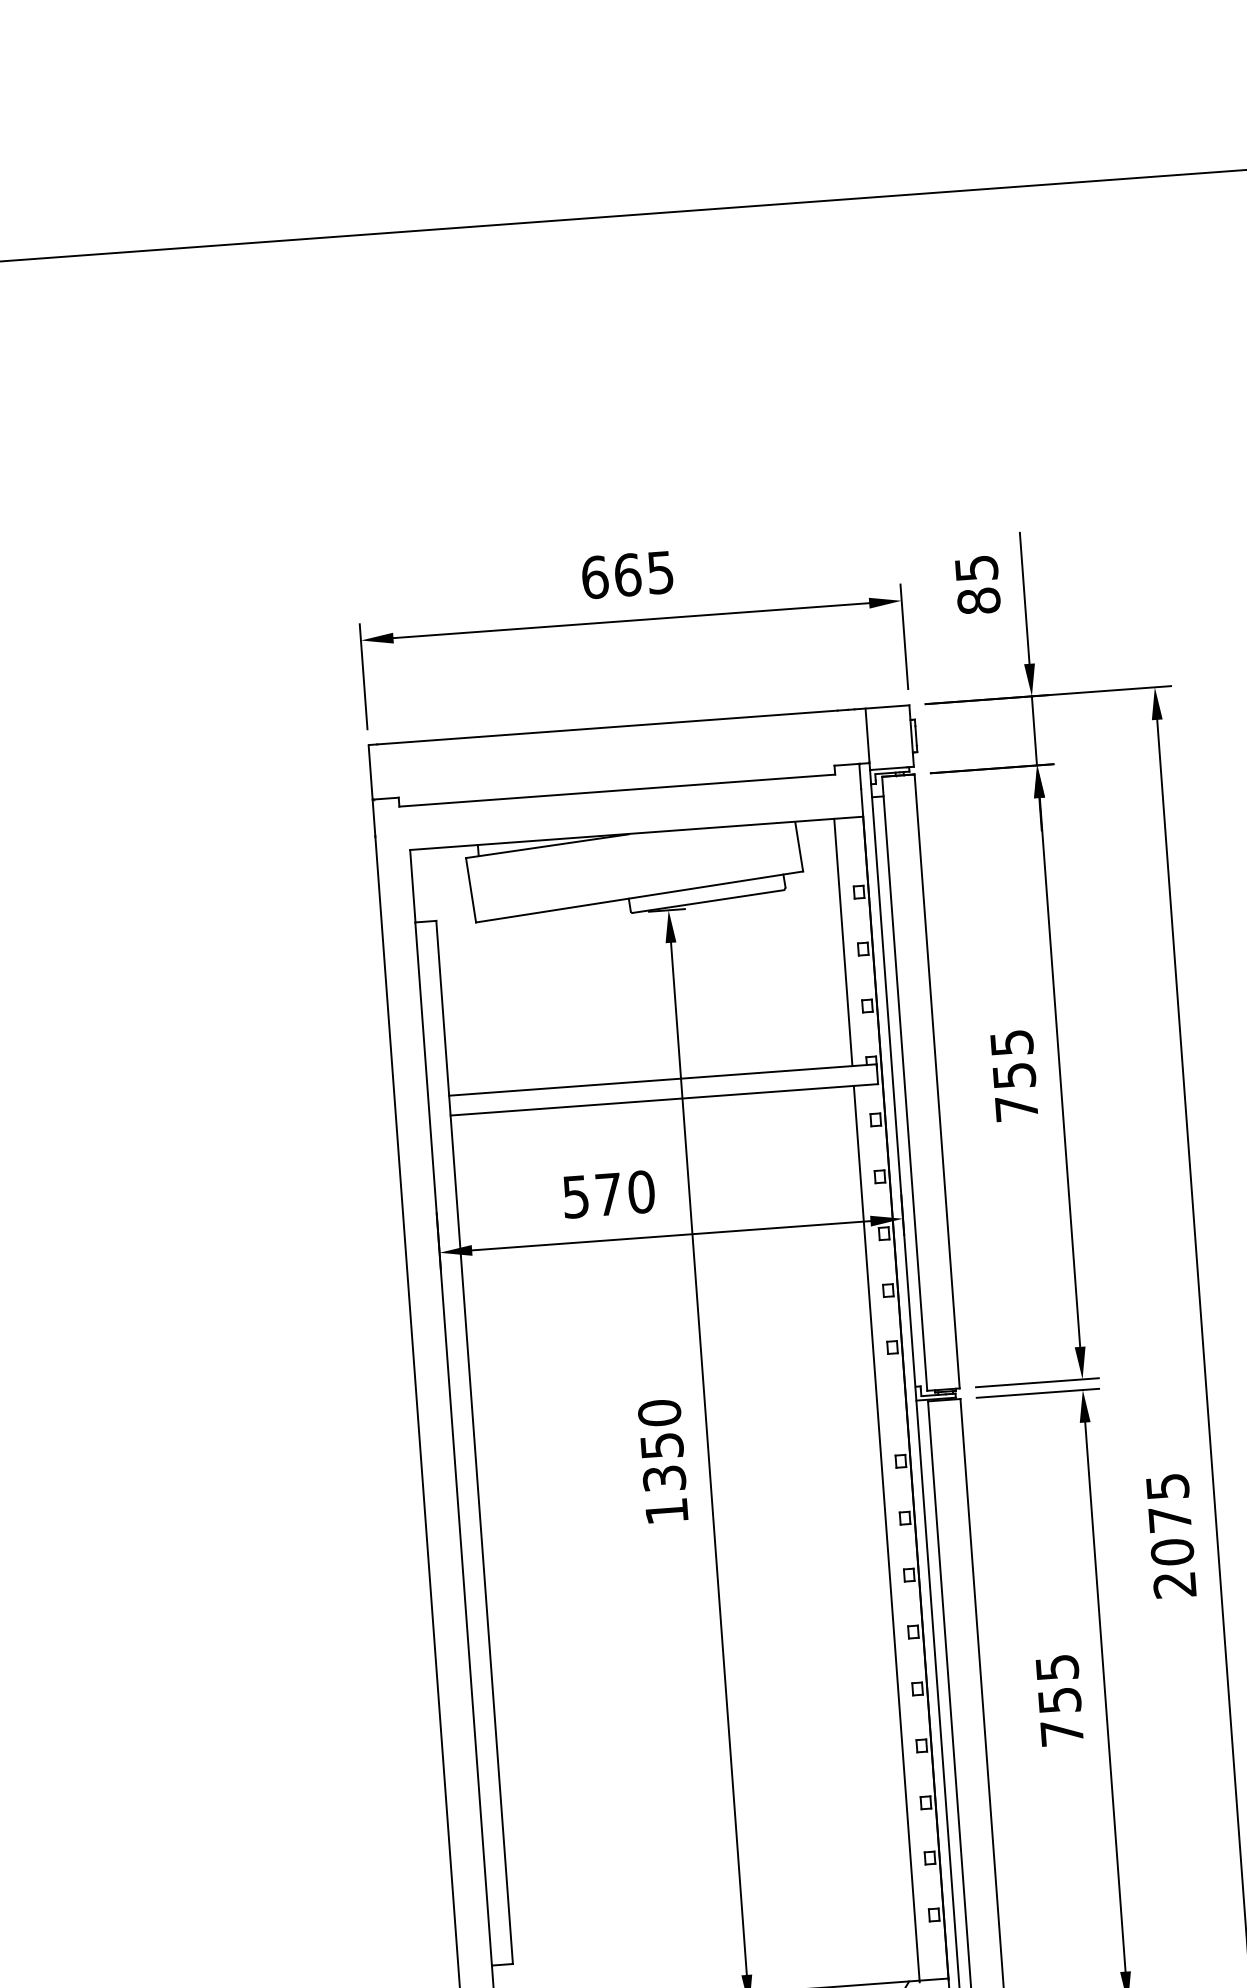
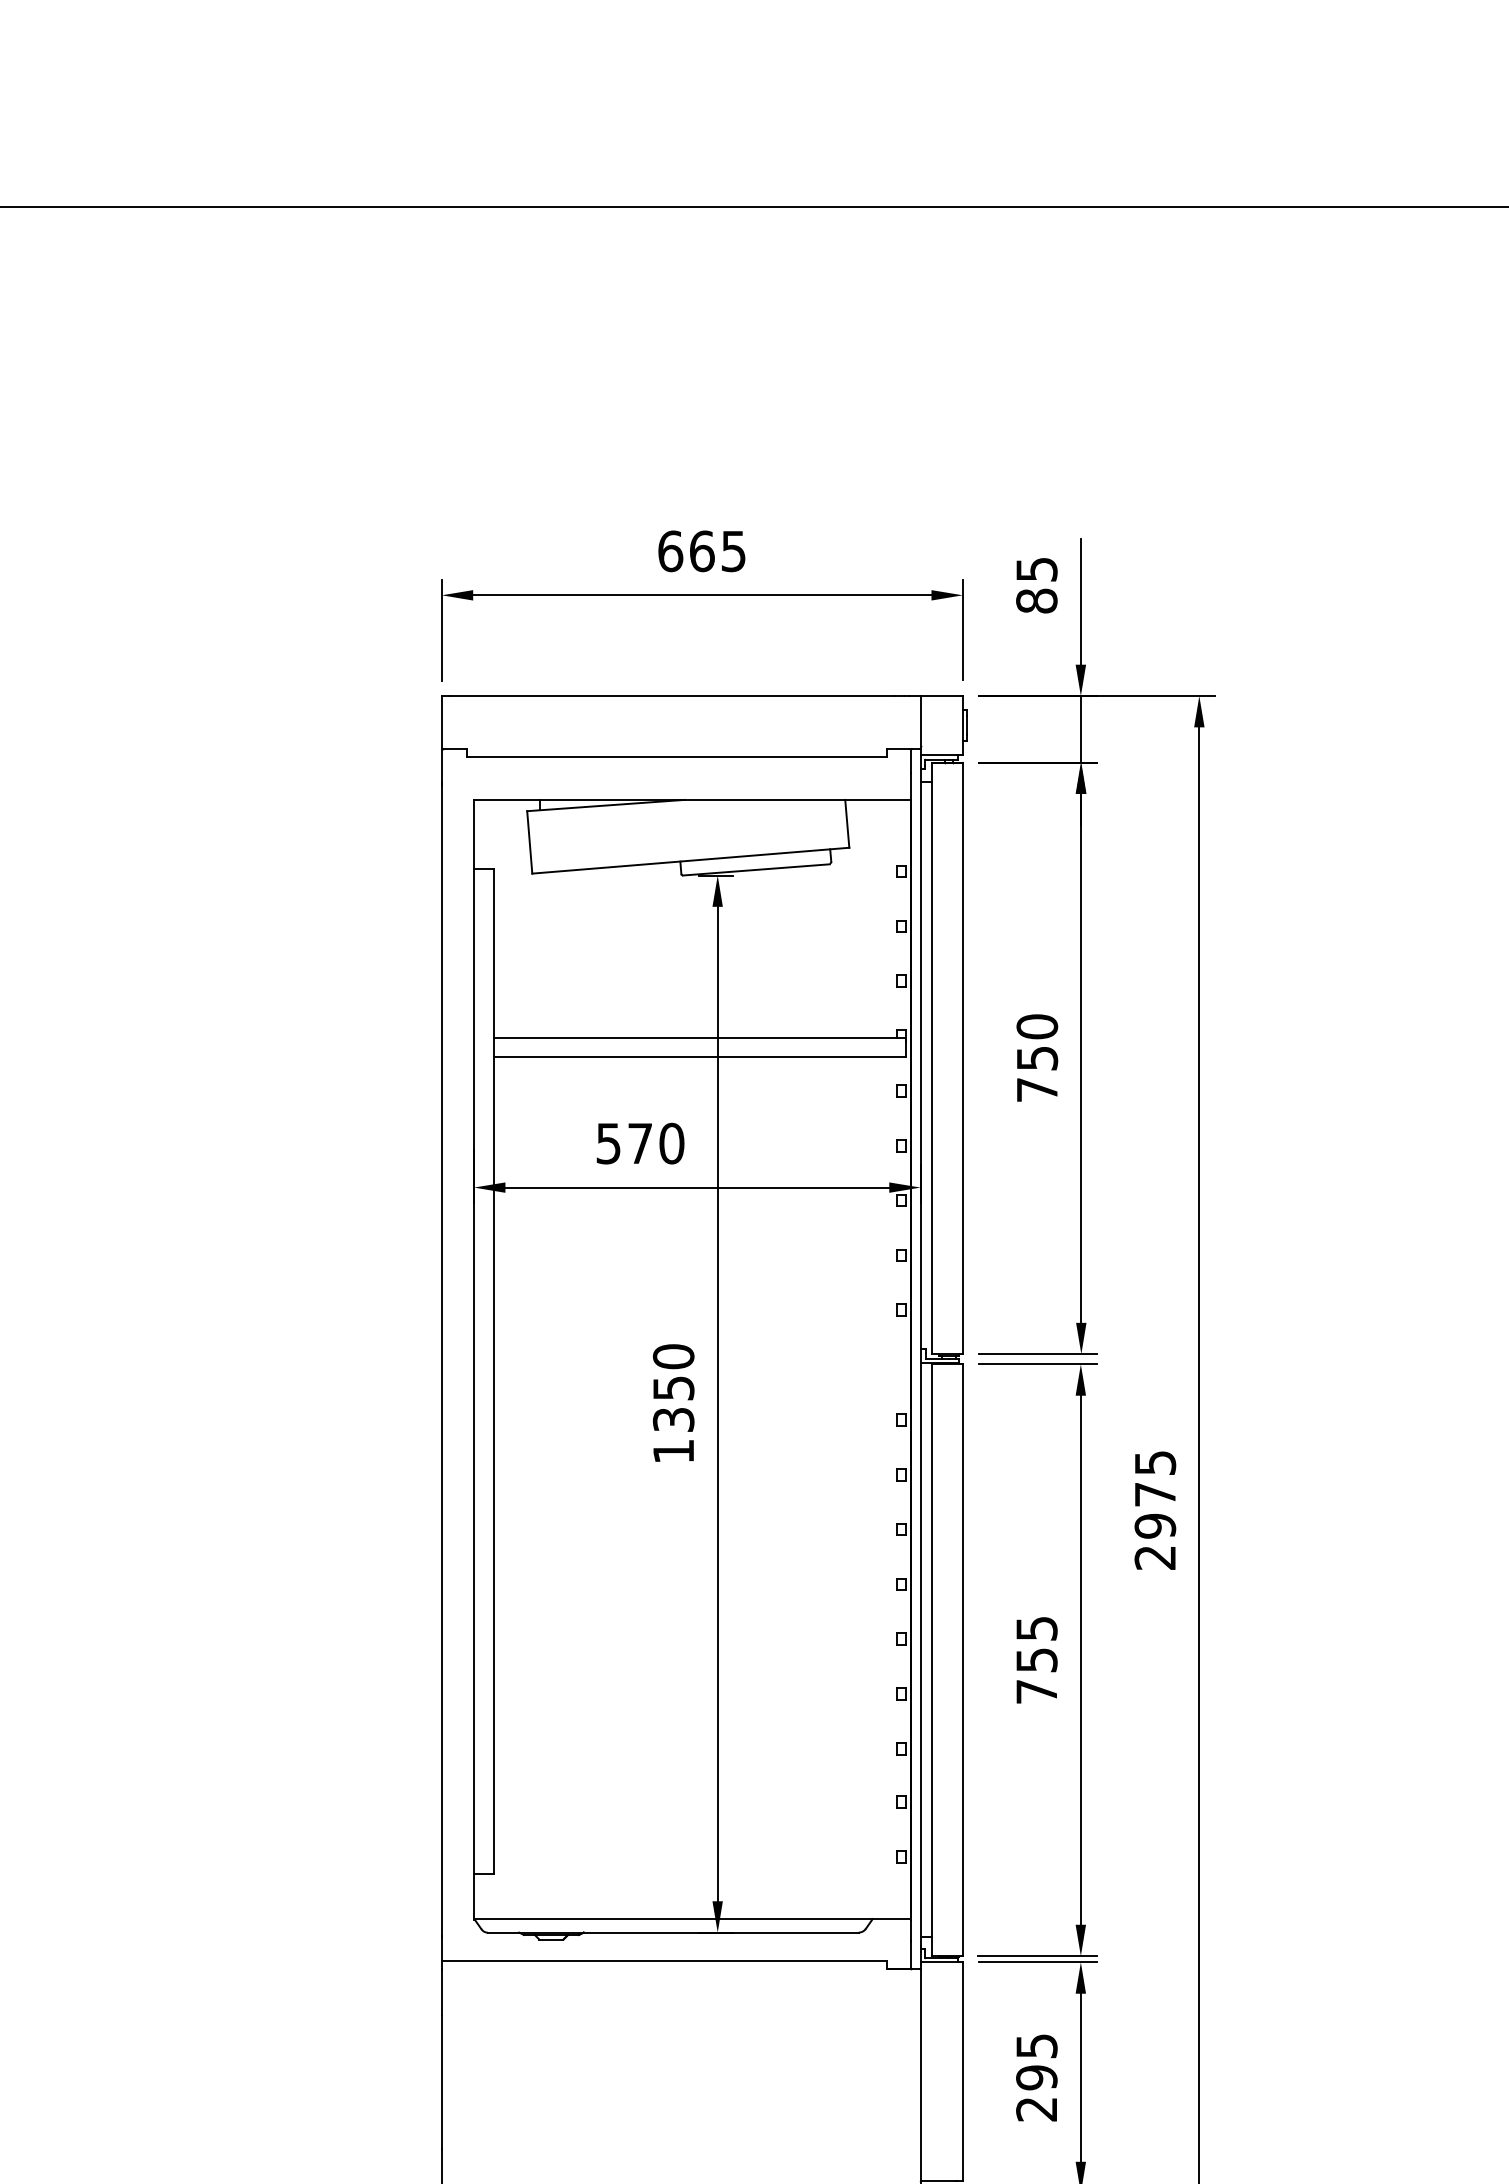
line: (842, 942) -> (882, 918), removed
text: (1012, 1042) -> (1037, 1026), 755 -> 750
line: (886, 1533) -> (882, 1488), removed
text: (1172, 1551) -> (1155, 1525), 2075 -> 2975

